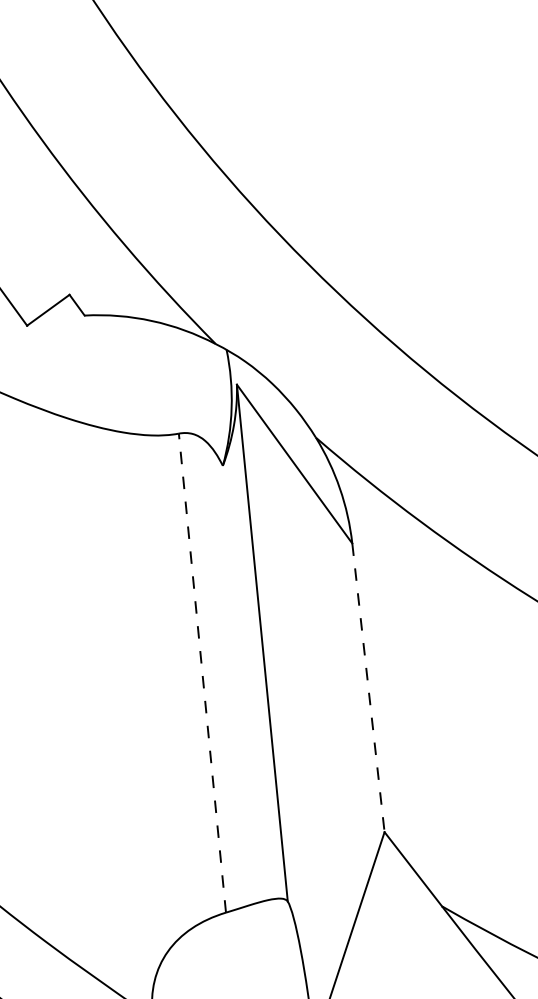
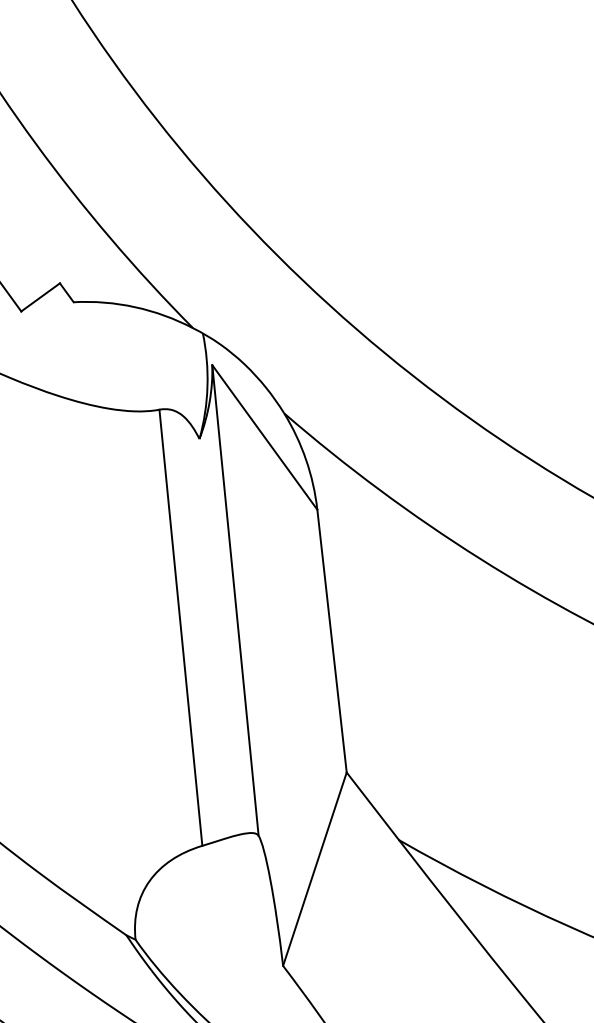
line: (201, 672) -> (180, 627), dashed -> solid
line: (368, 688) -> (332, 641), dashed -> solid

